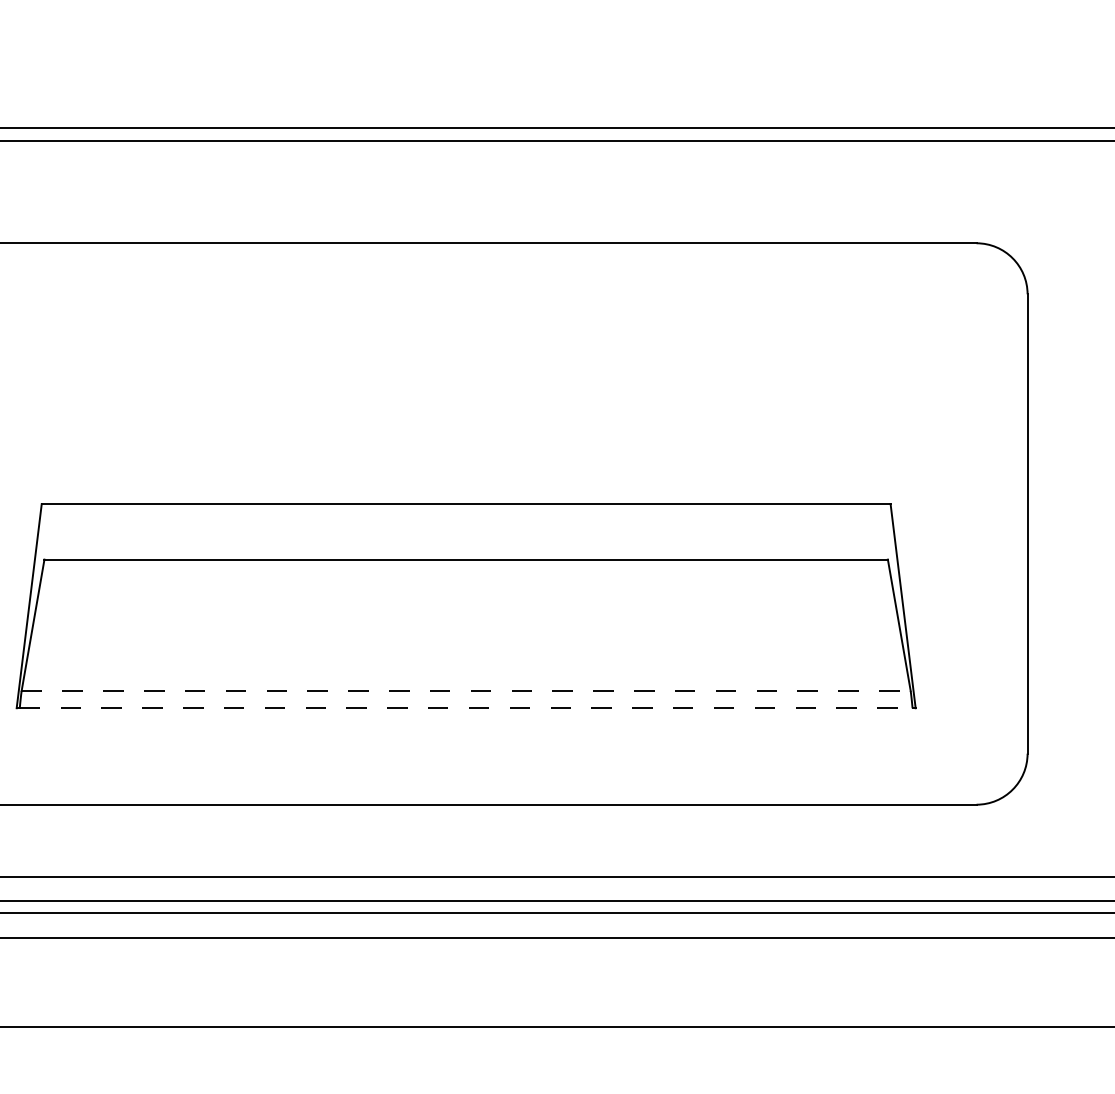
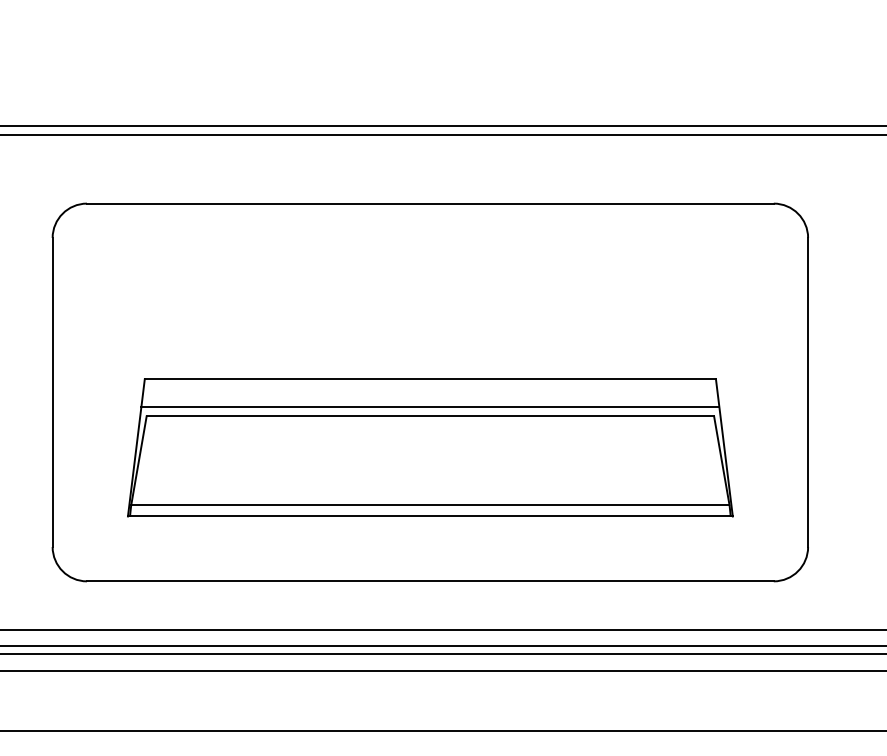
line: (466, 544) -> (430, 406), added
line: (466, 690) -> (430, 504), dashed -> solid
line: (466, 708) -> (430, 516), dashed -> solid

